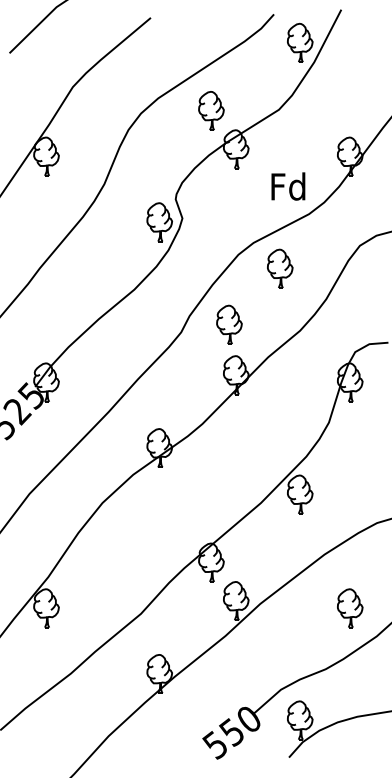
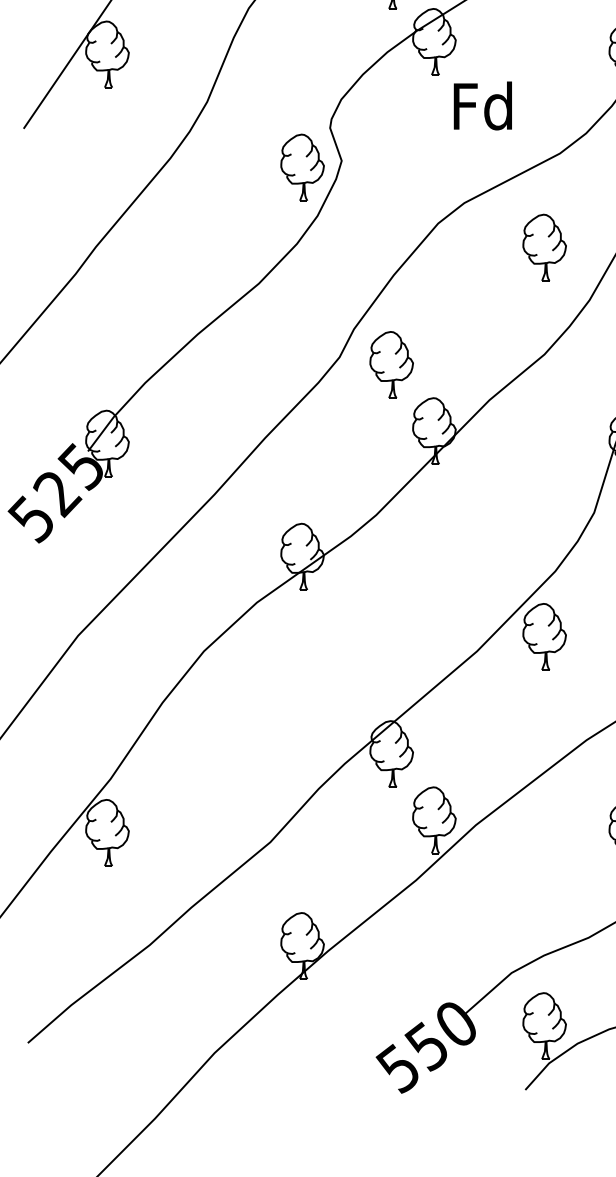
text: (288, 186) -> (483, 105), moved
part: (280, 268) -> (545, 247), moved
part: (229, 324) -> (391, 364), moved

